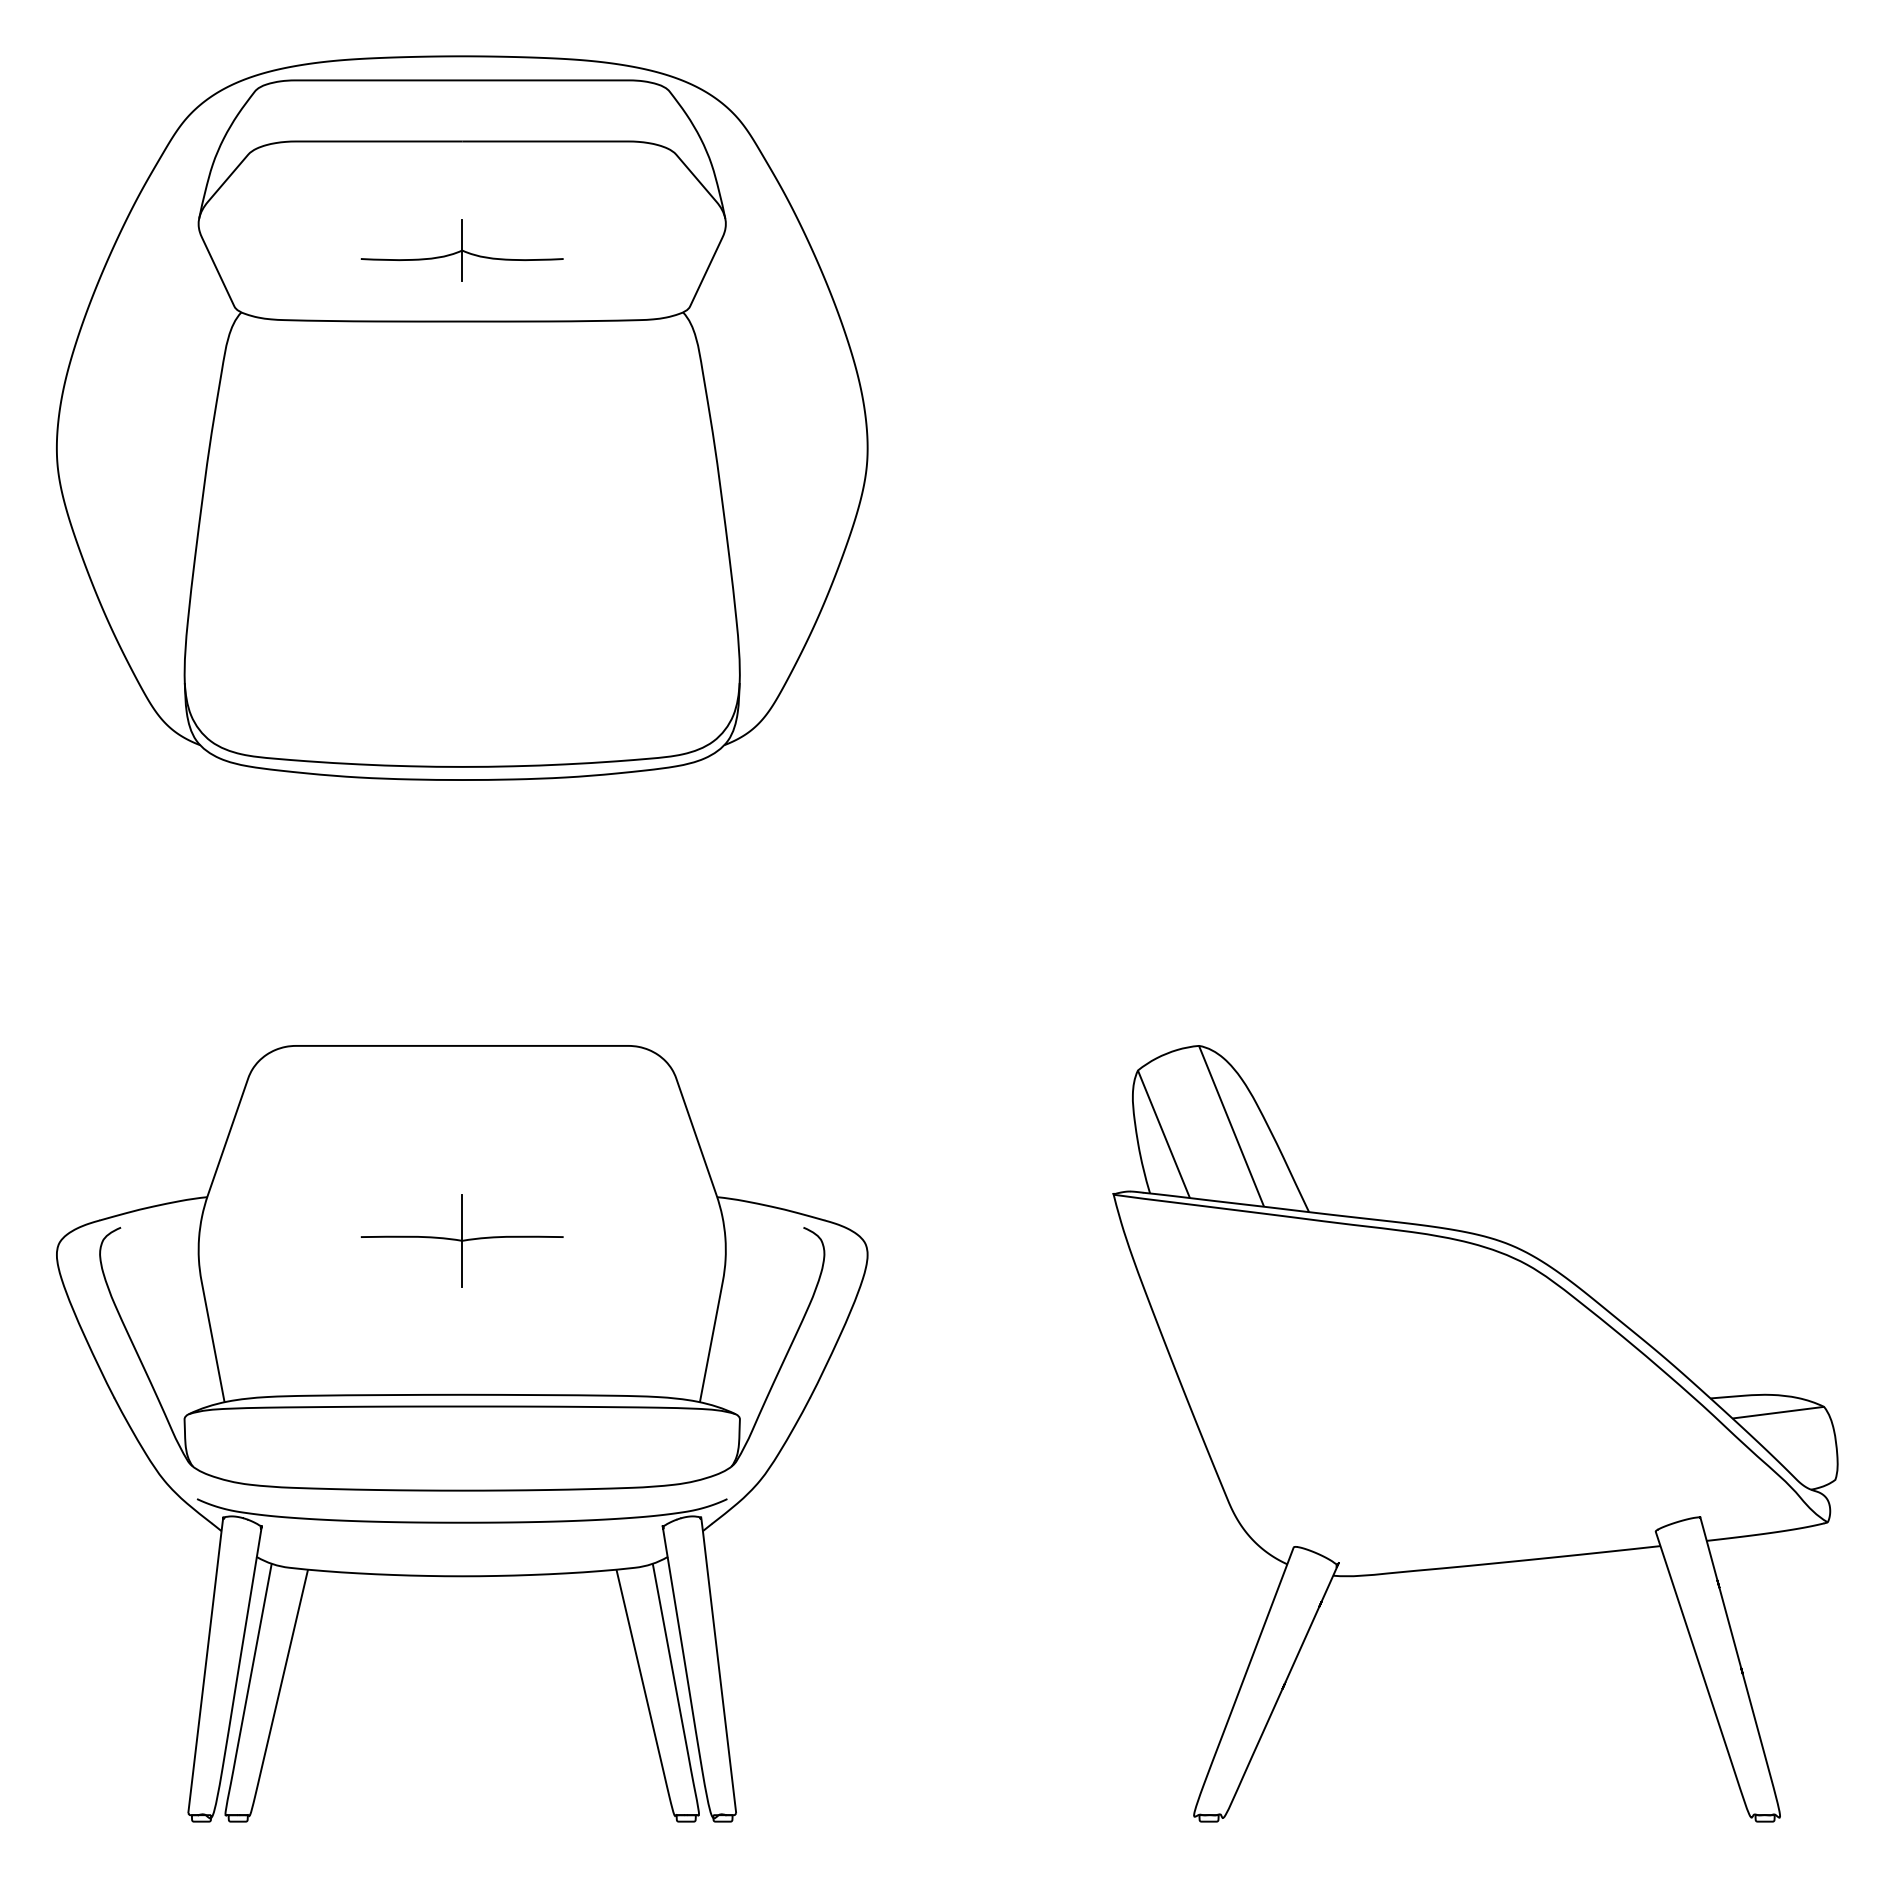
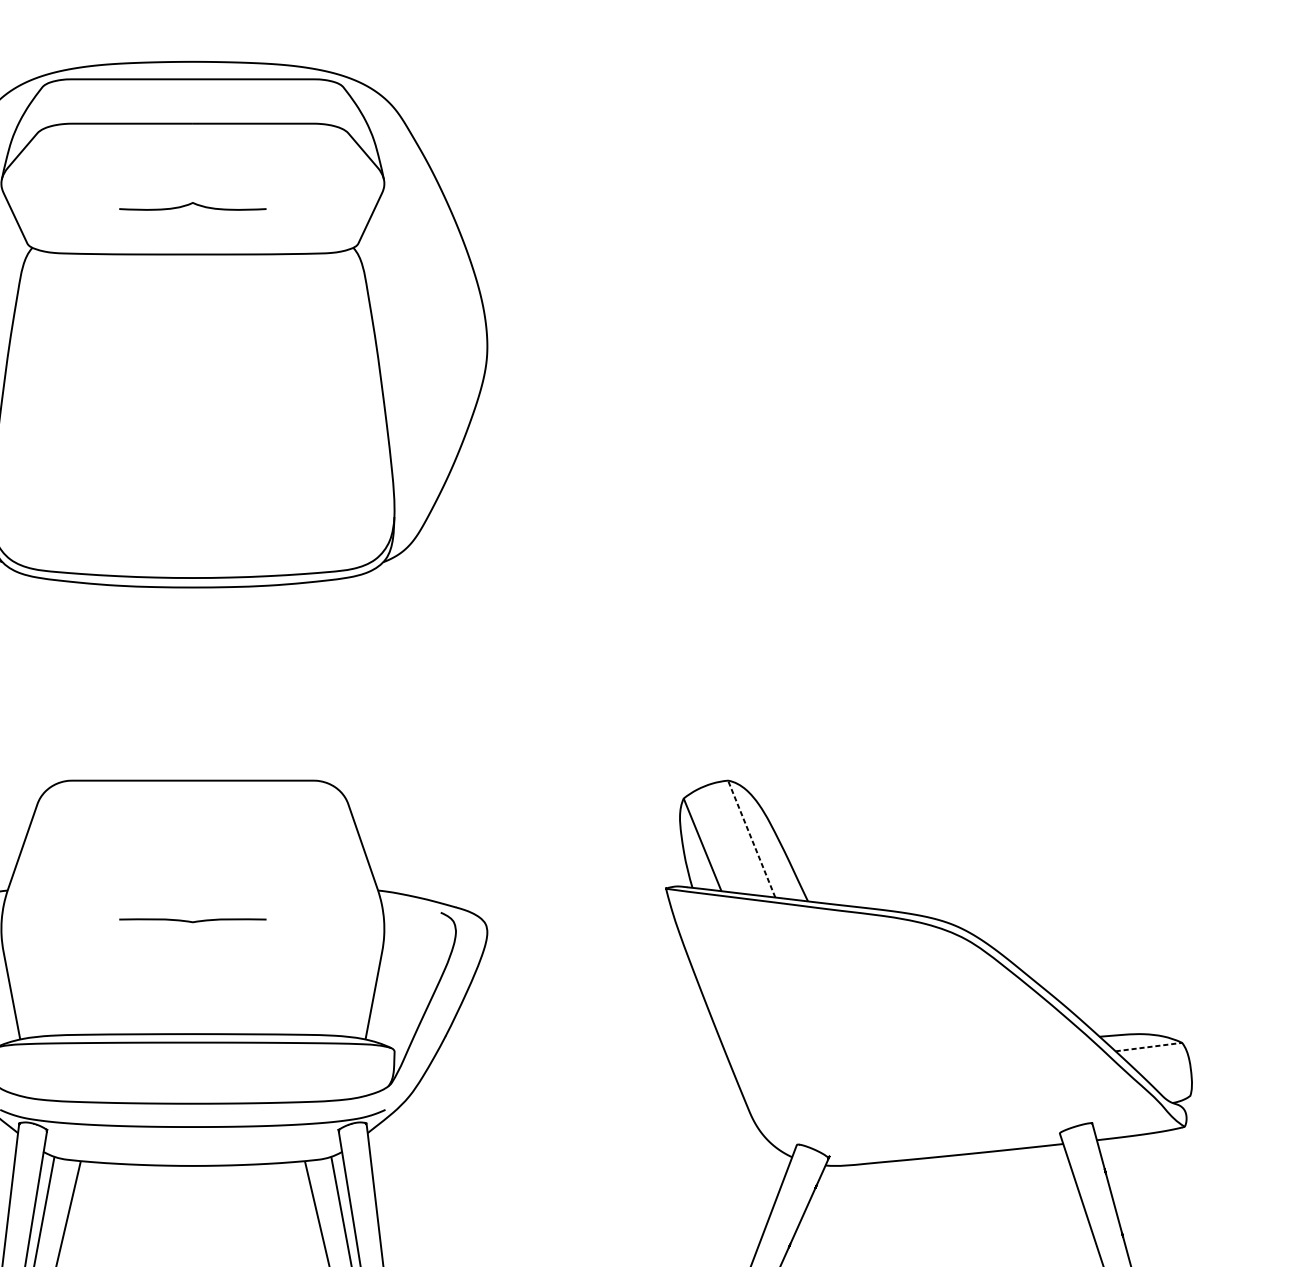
line: (462, 250) -> (193, 202), removed
line: (1231, 1126) -> (751, 839), solid -> dashed
line: (462, 1240) -> (193, 922), removed
line: (1778, 1412) -> (1149, 1046), solid -> dashed

